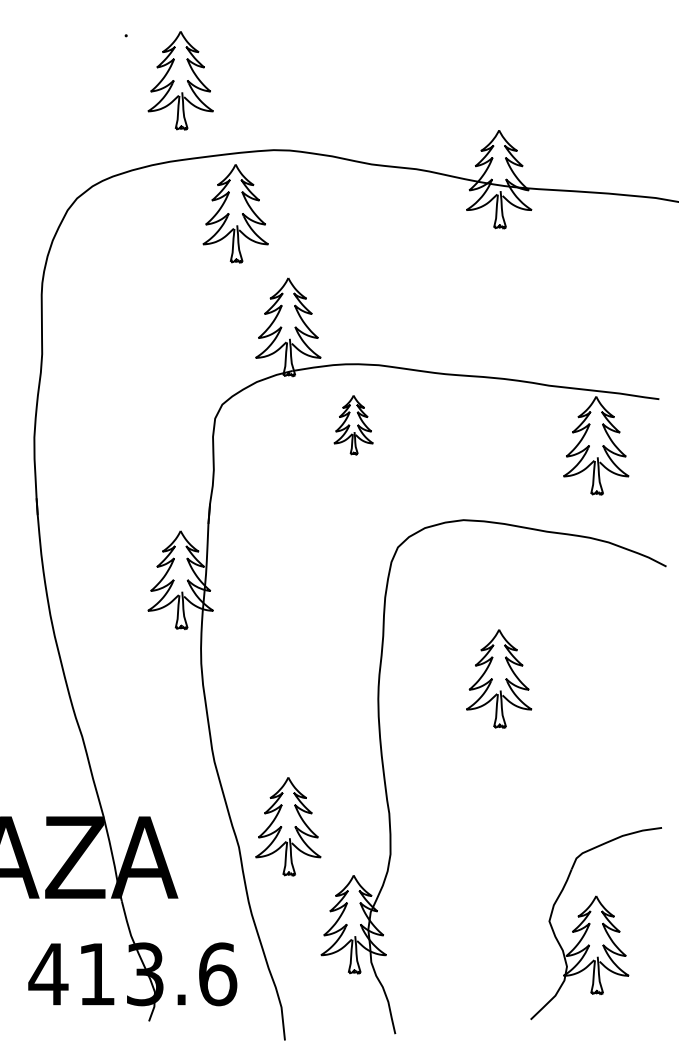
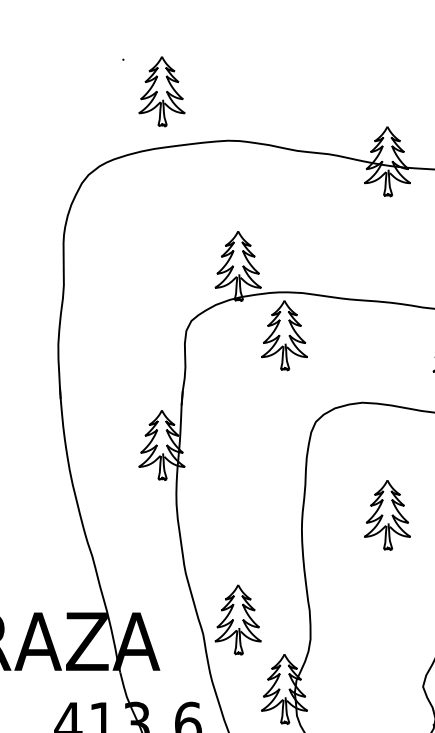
part: (235, 213) -> (200, 185), removed
part: (353, 424) -> (284, 335), size x1.67

